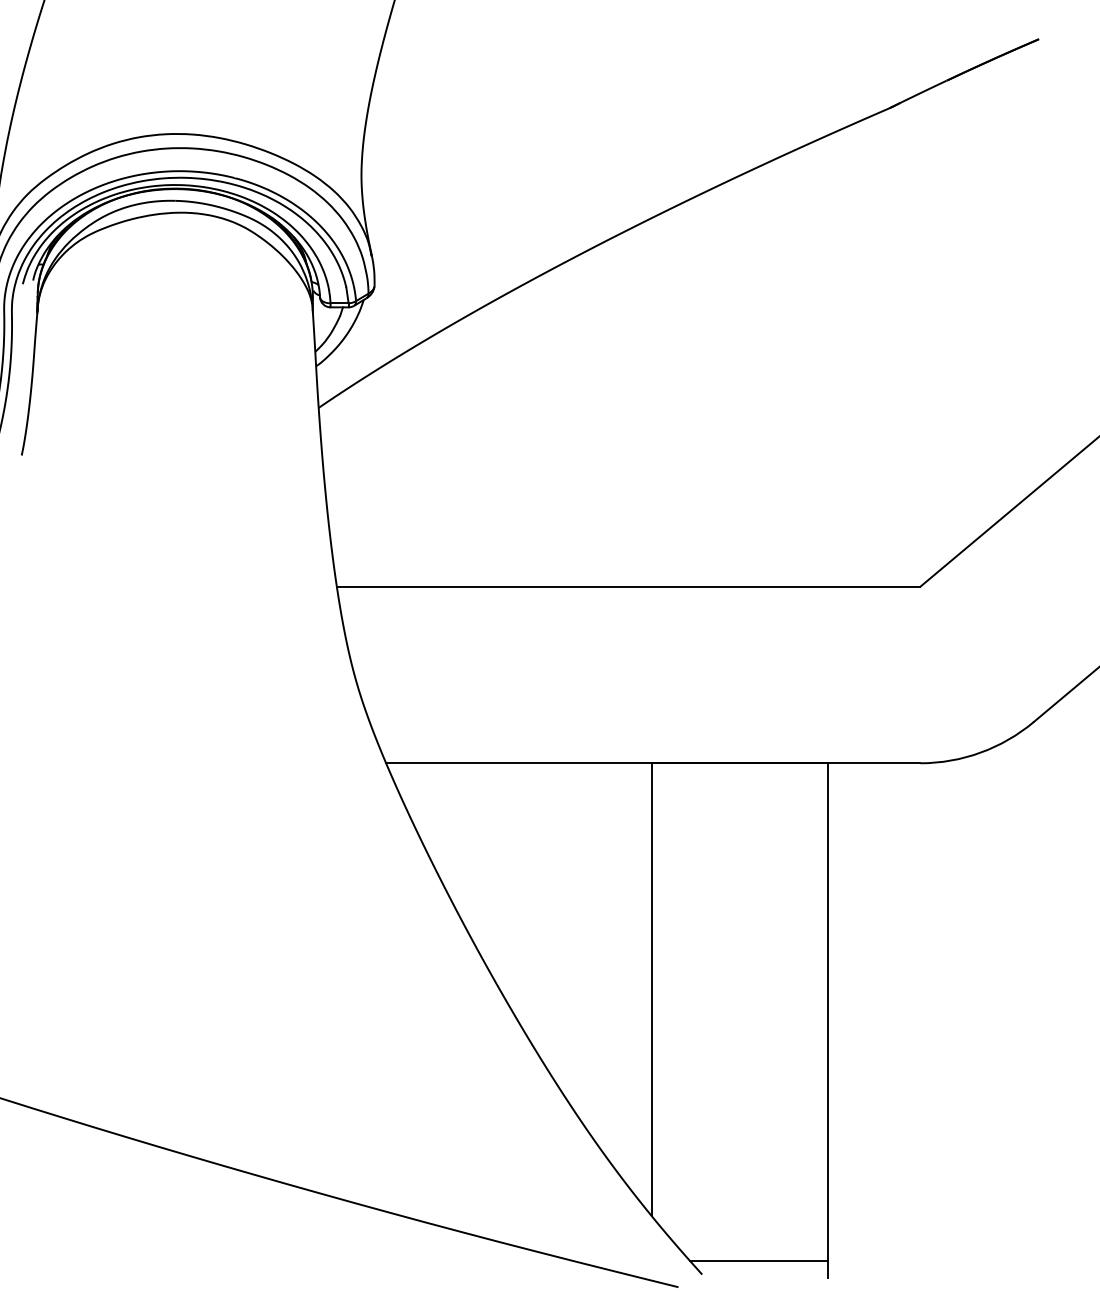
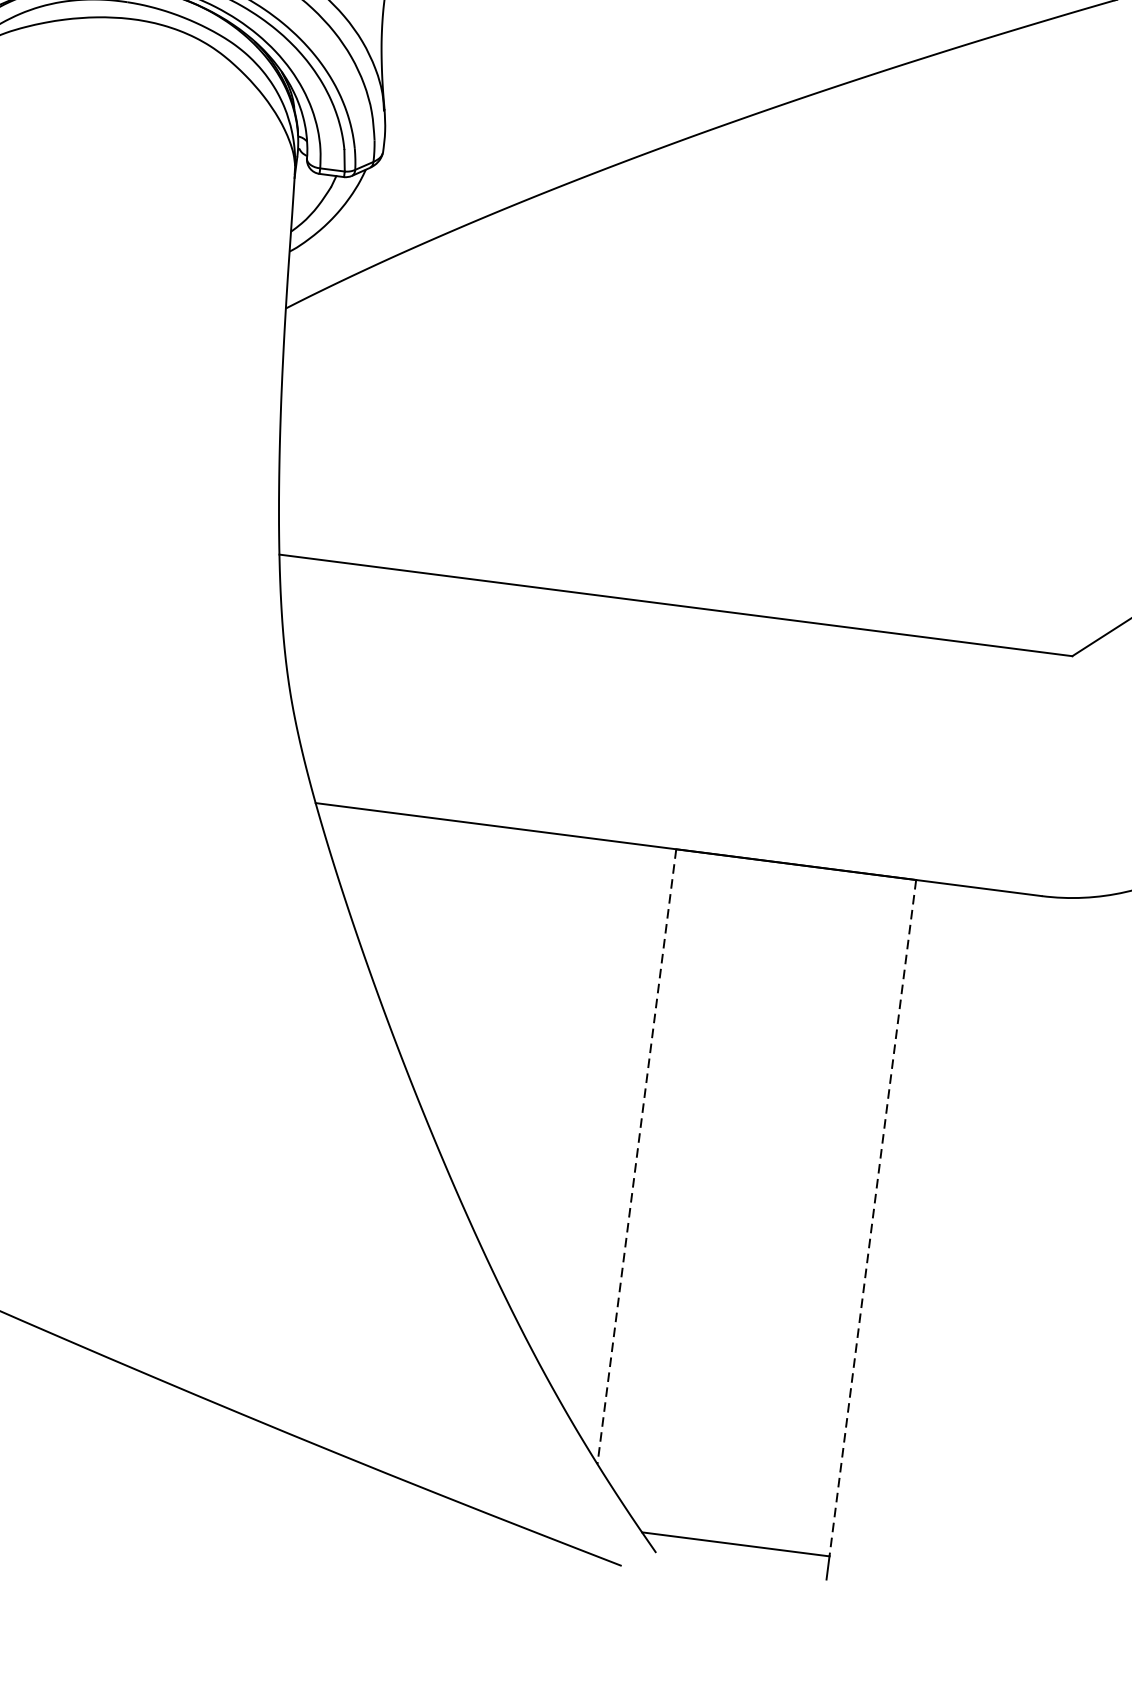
line: (651, 990) -> (636, 1158), solid -> dashed
line: (828, 1012) -> (873, 1218), solid -> dashed

